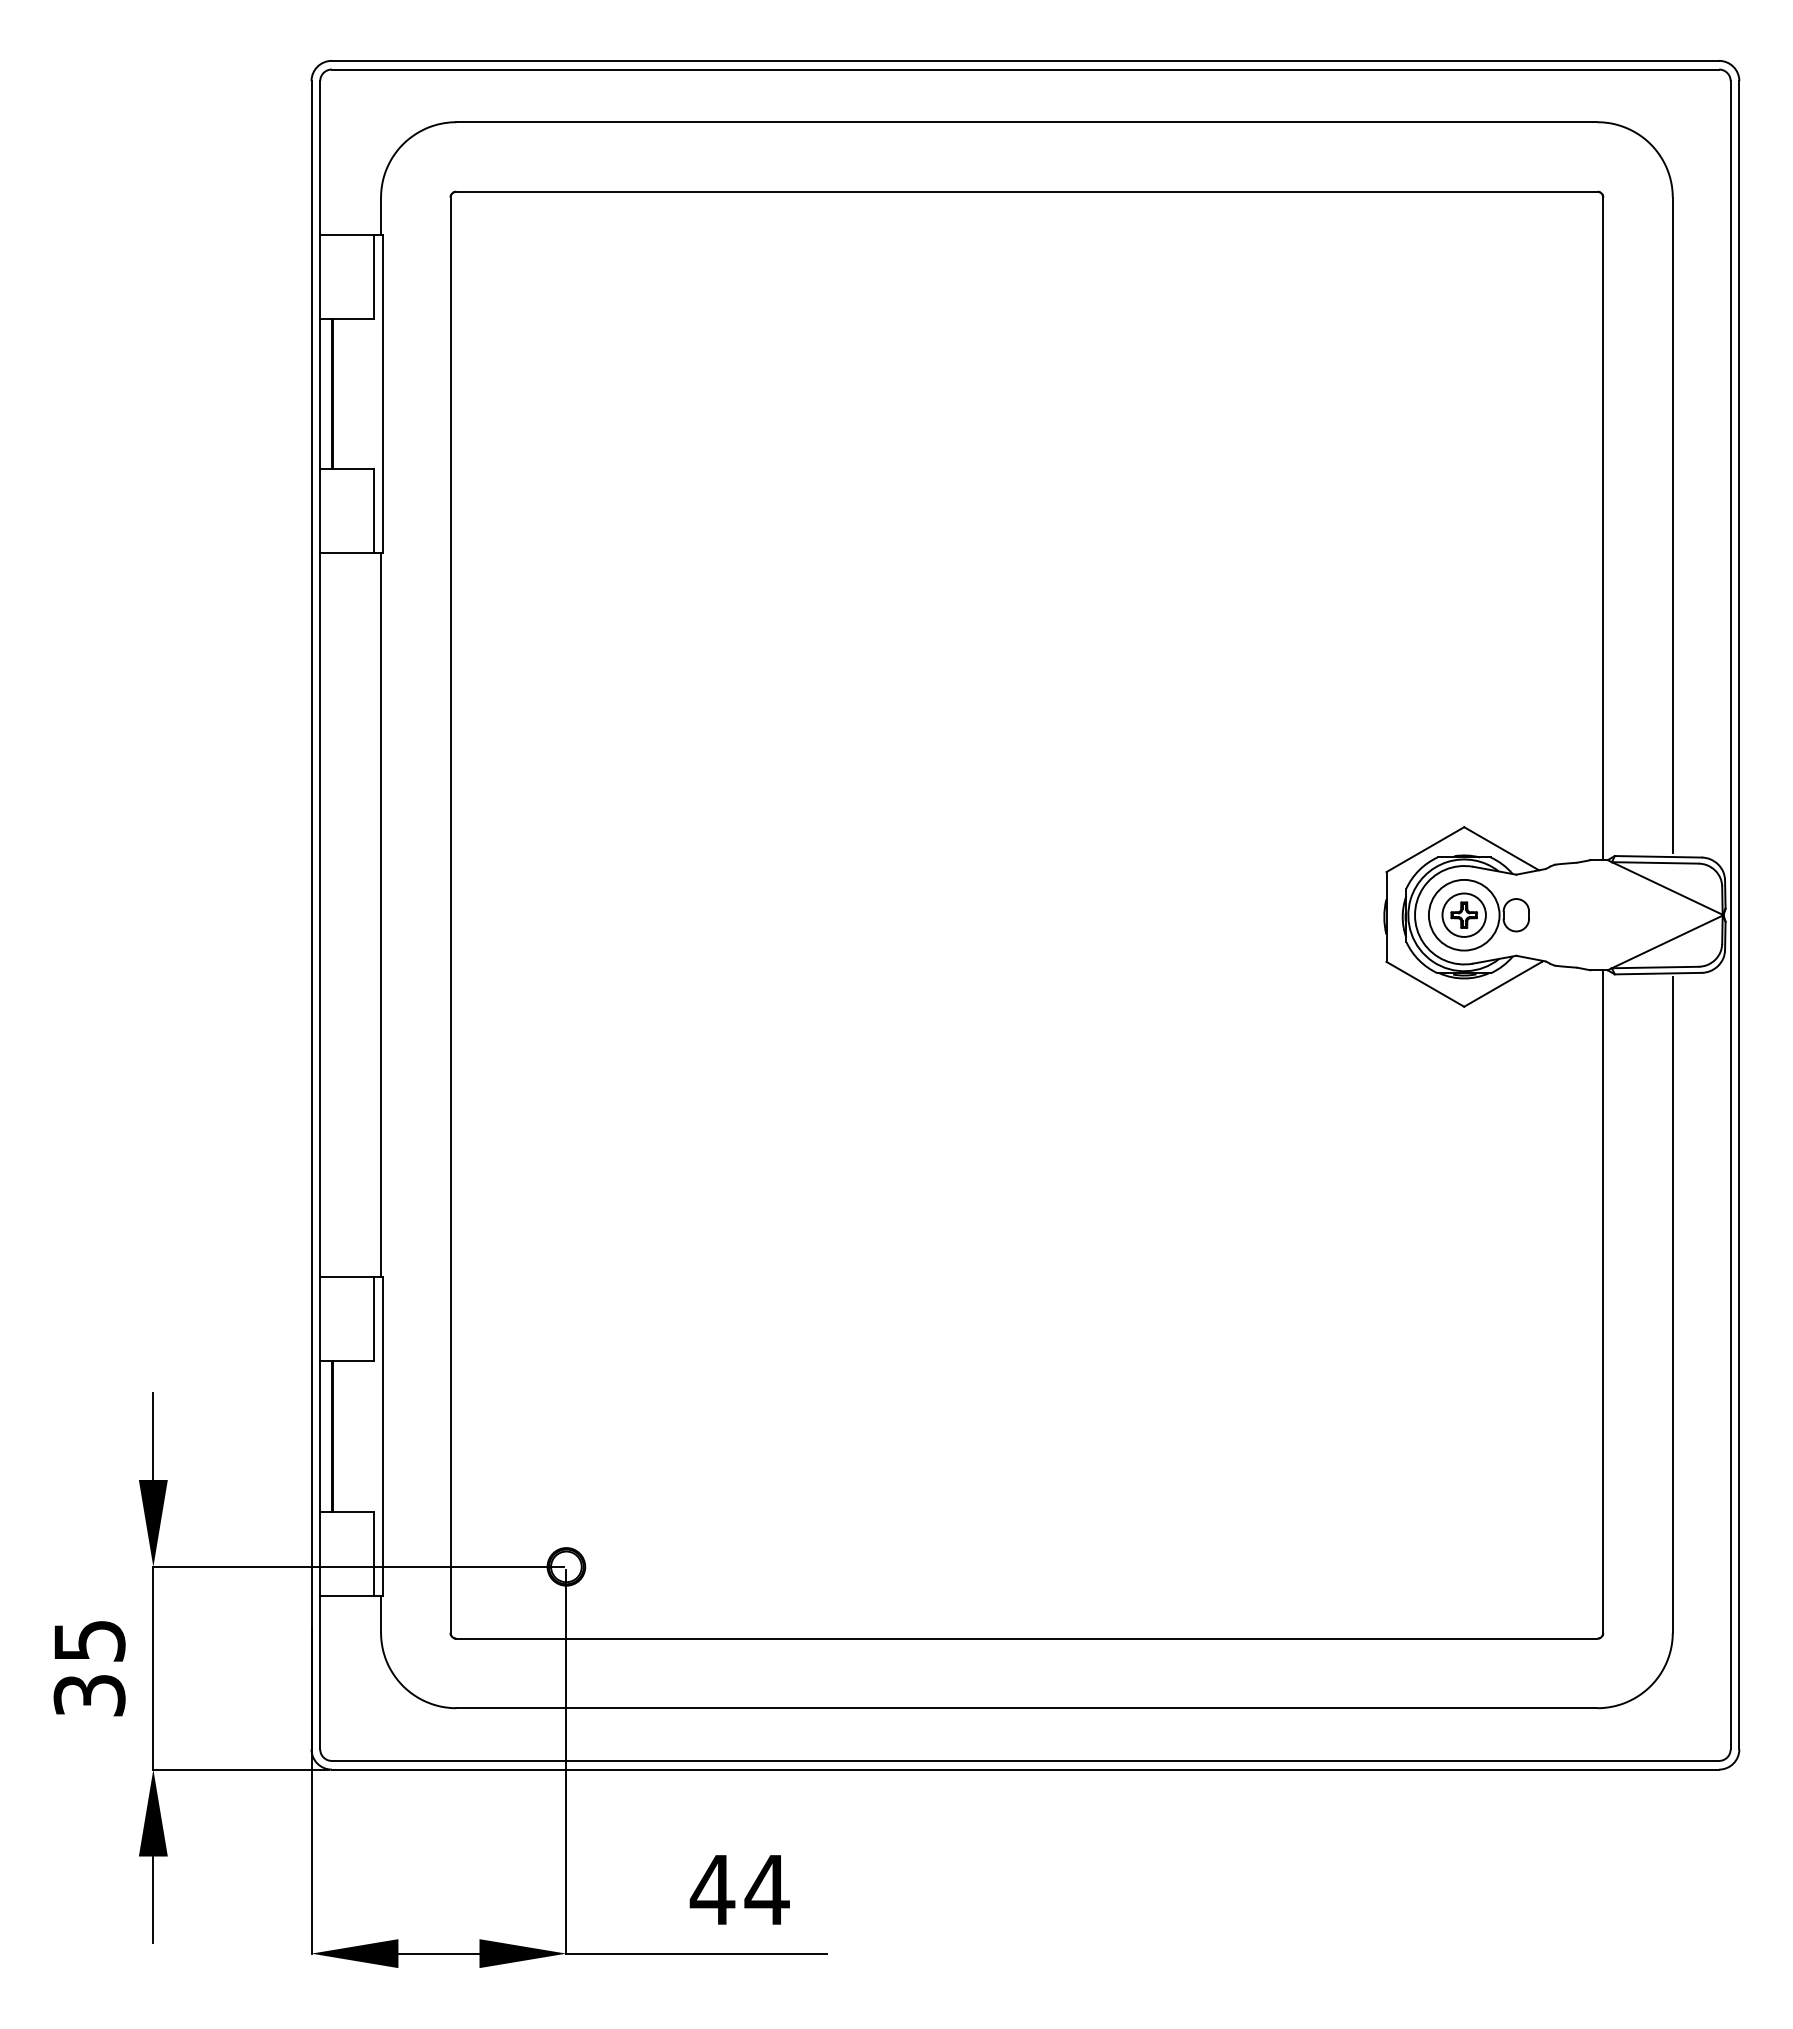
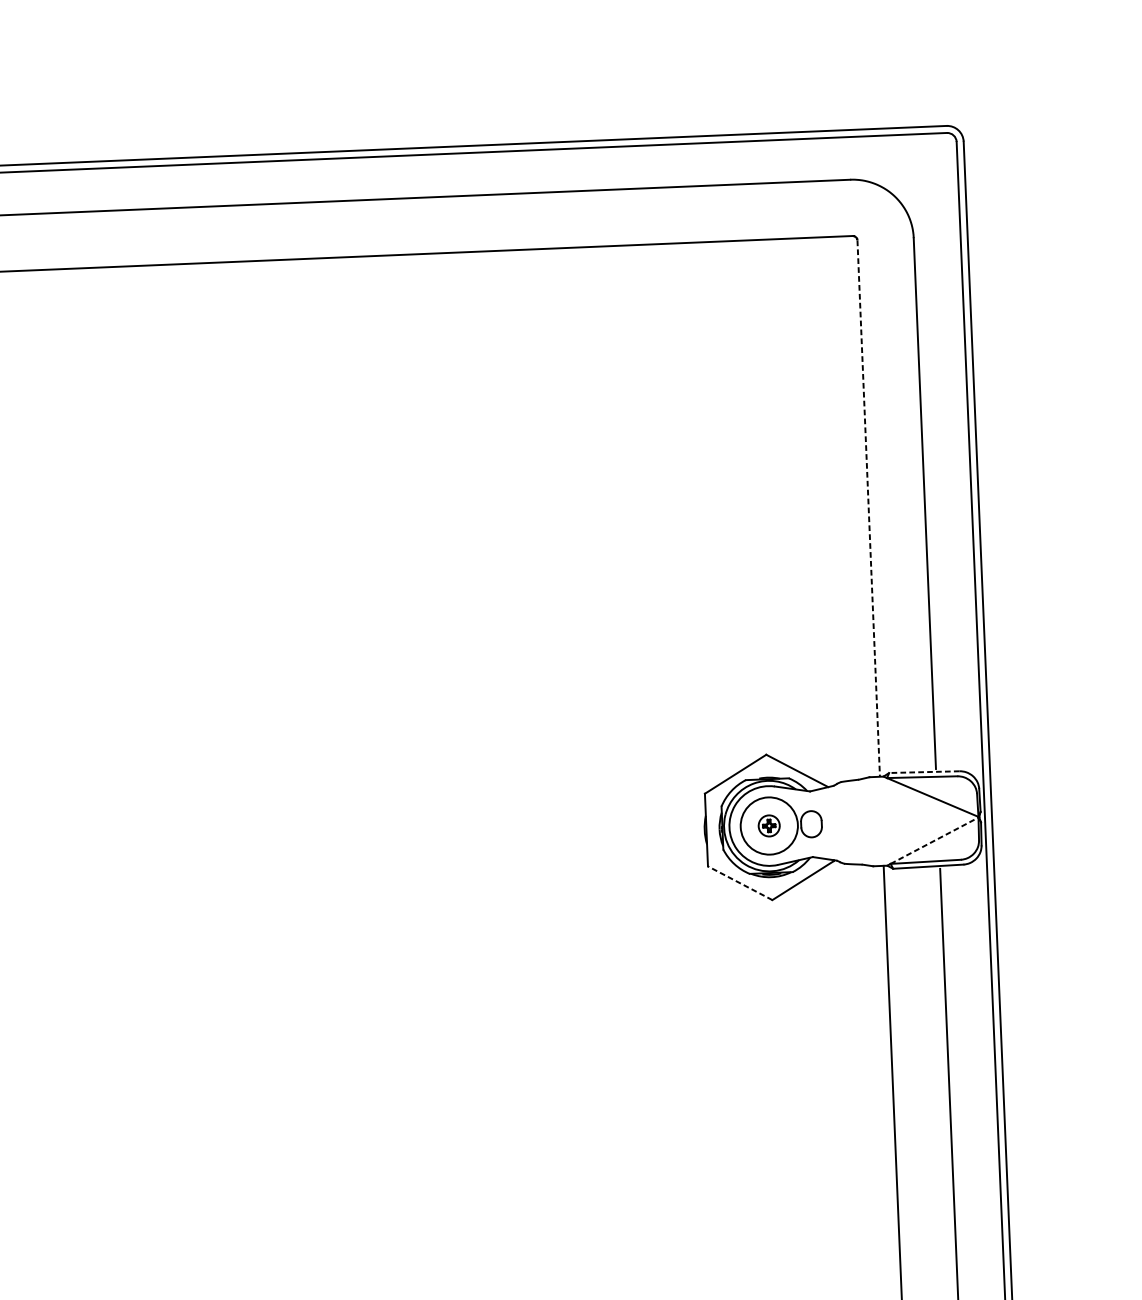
line: (1603, 529) -> (868, 509), solid -> dashed
line: (1657, 856) -> (923, 771), solid -> dashed
part: (1463, 914) -> (768, 825), size x0.6
line: (1667, 941) -> (934, 840), solid -> dashed
line: (1425, 984) -> (740, 883), solid -> dashed

